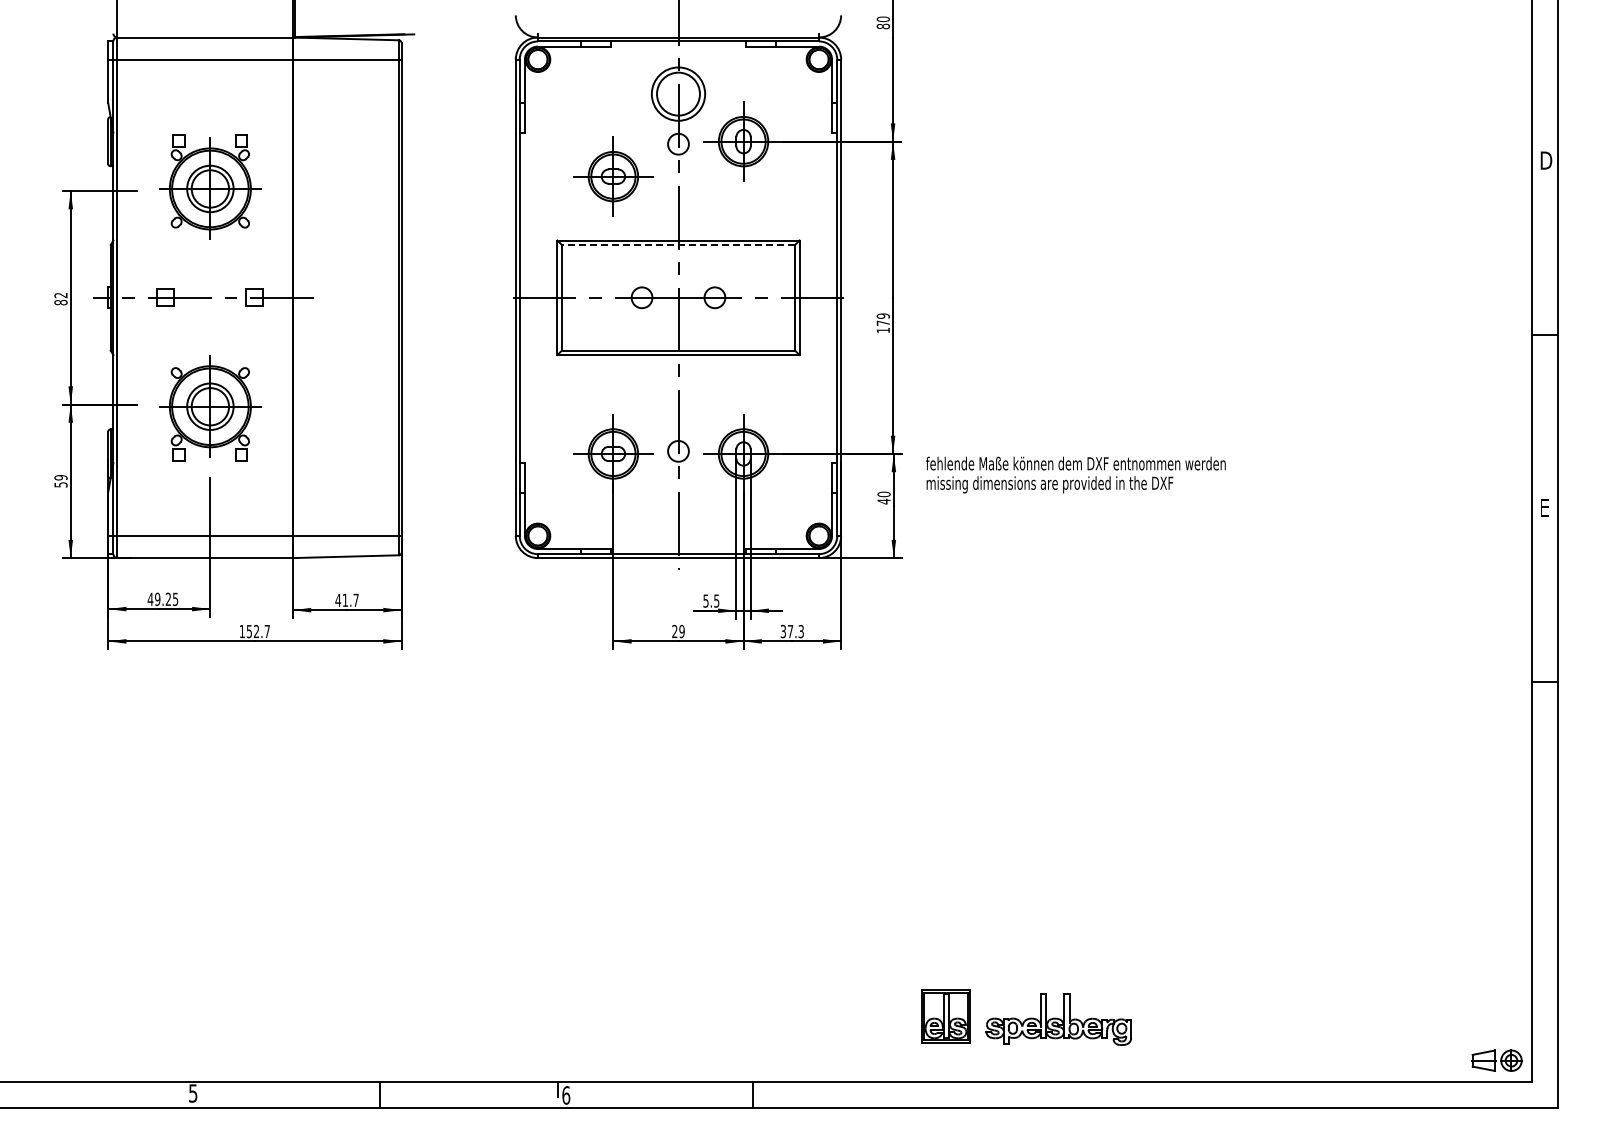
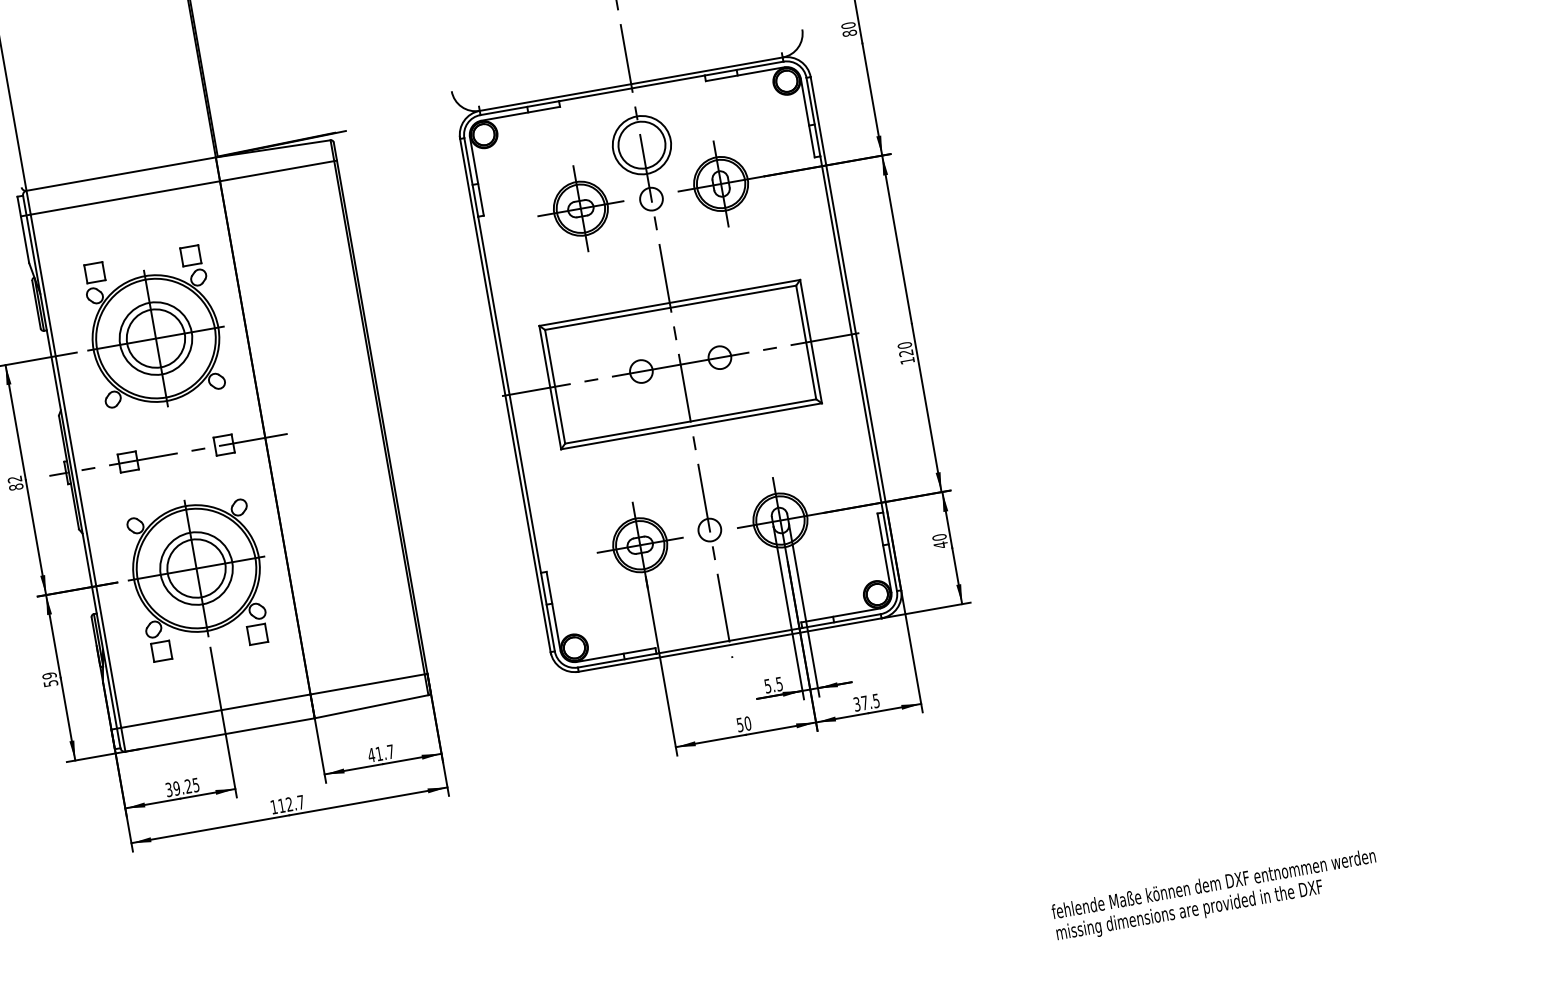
part: (613, 176) -> (580, 208), moved
part: (210, 183) -> (154, 330), size x1.43
line: (678, 245) -> (670, 308), dashed -> solid
text: (882, 319) -> (904, 349), 179 -> 120
part: (210, 411) -> (198, 576), size x1.43
text: (1075, 474) -> (1215, 895), moved
text: (150, 598) -> (168, 788), 49.25 -> 39.25
text: (248, 631) -> (280, 805), 152.7 -> 112.7
text: (678, 631) -> (744, 724), 29 -> 50
text: (800, 631) -> (875, 700), 37.3 -> 37.5

